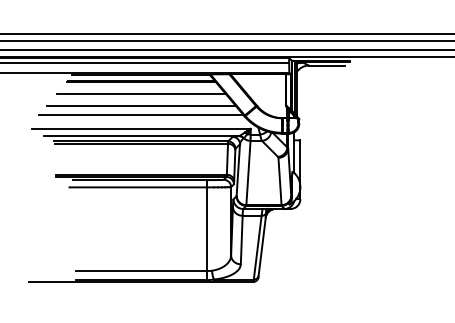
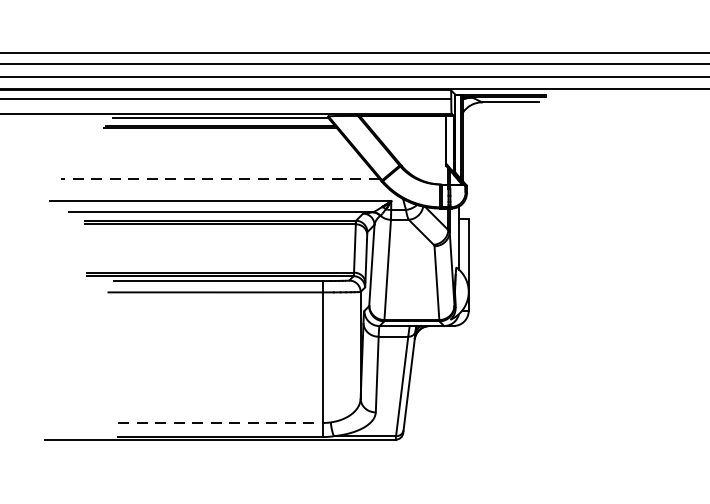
line: (140, 93) -> (219, 145), removed
line: (141, 106) -> (220, 166), removed
line: (141, 114) -> (220, 178), solid -> dashed
line: (141, 271) -> (220, 423), solid -> dashed

